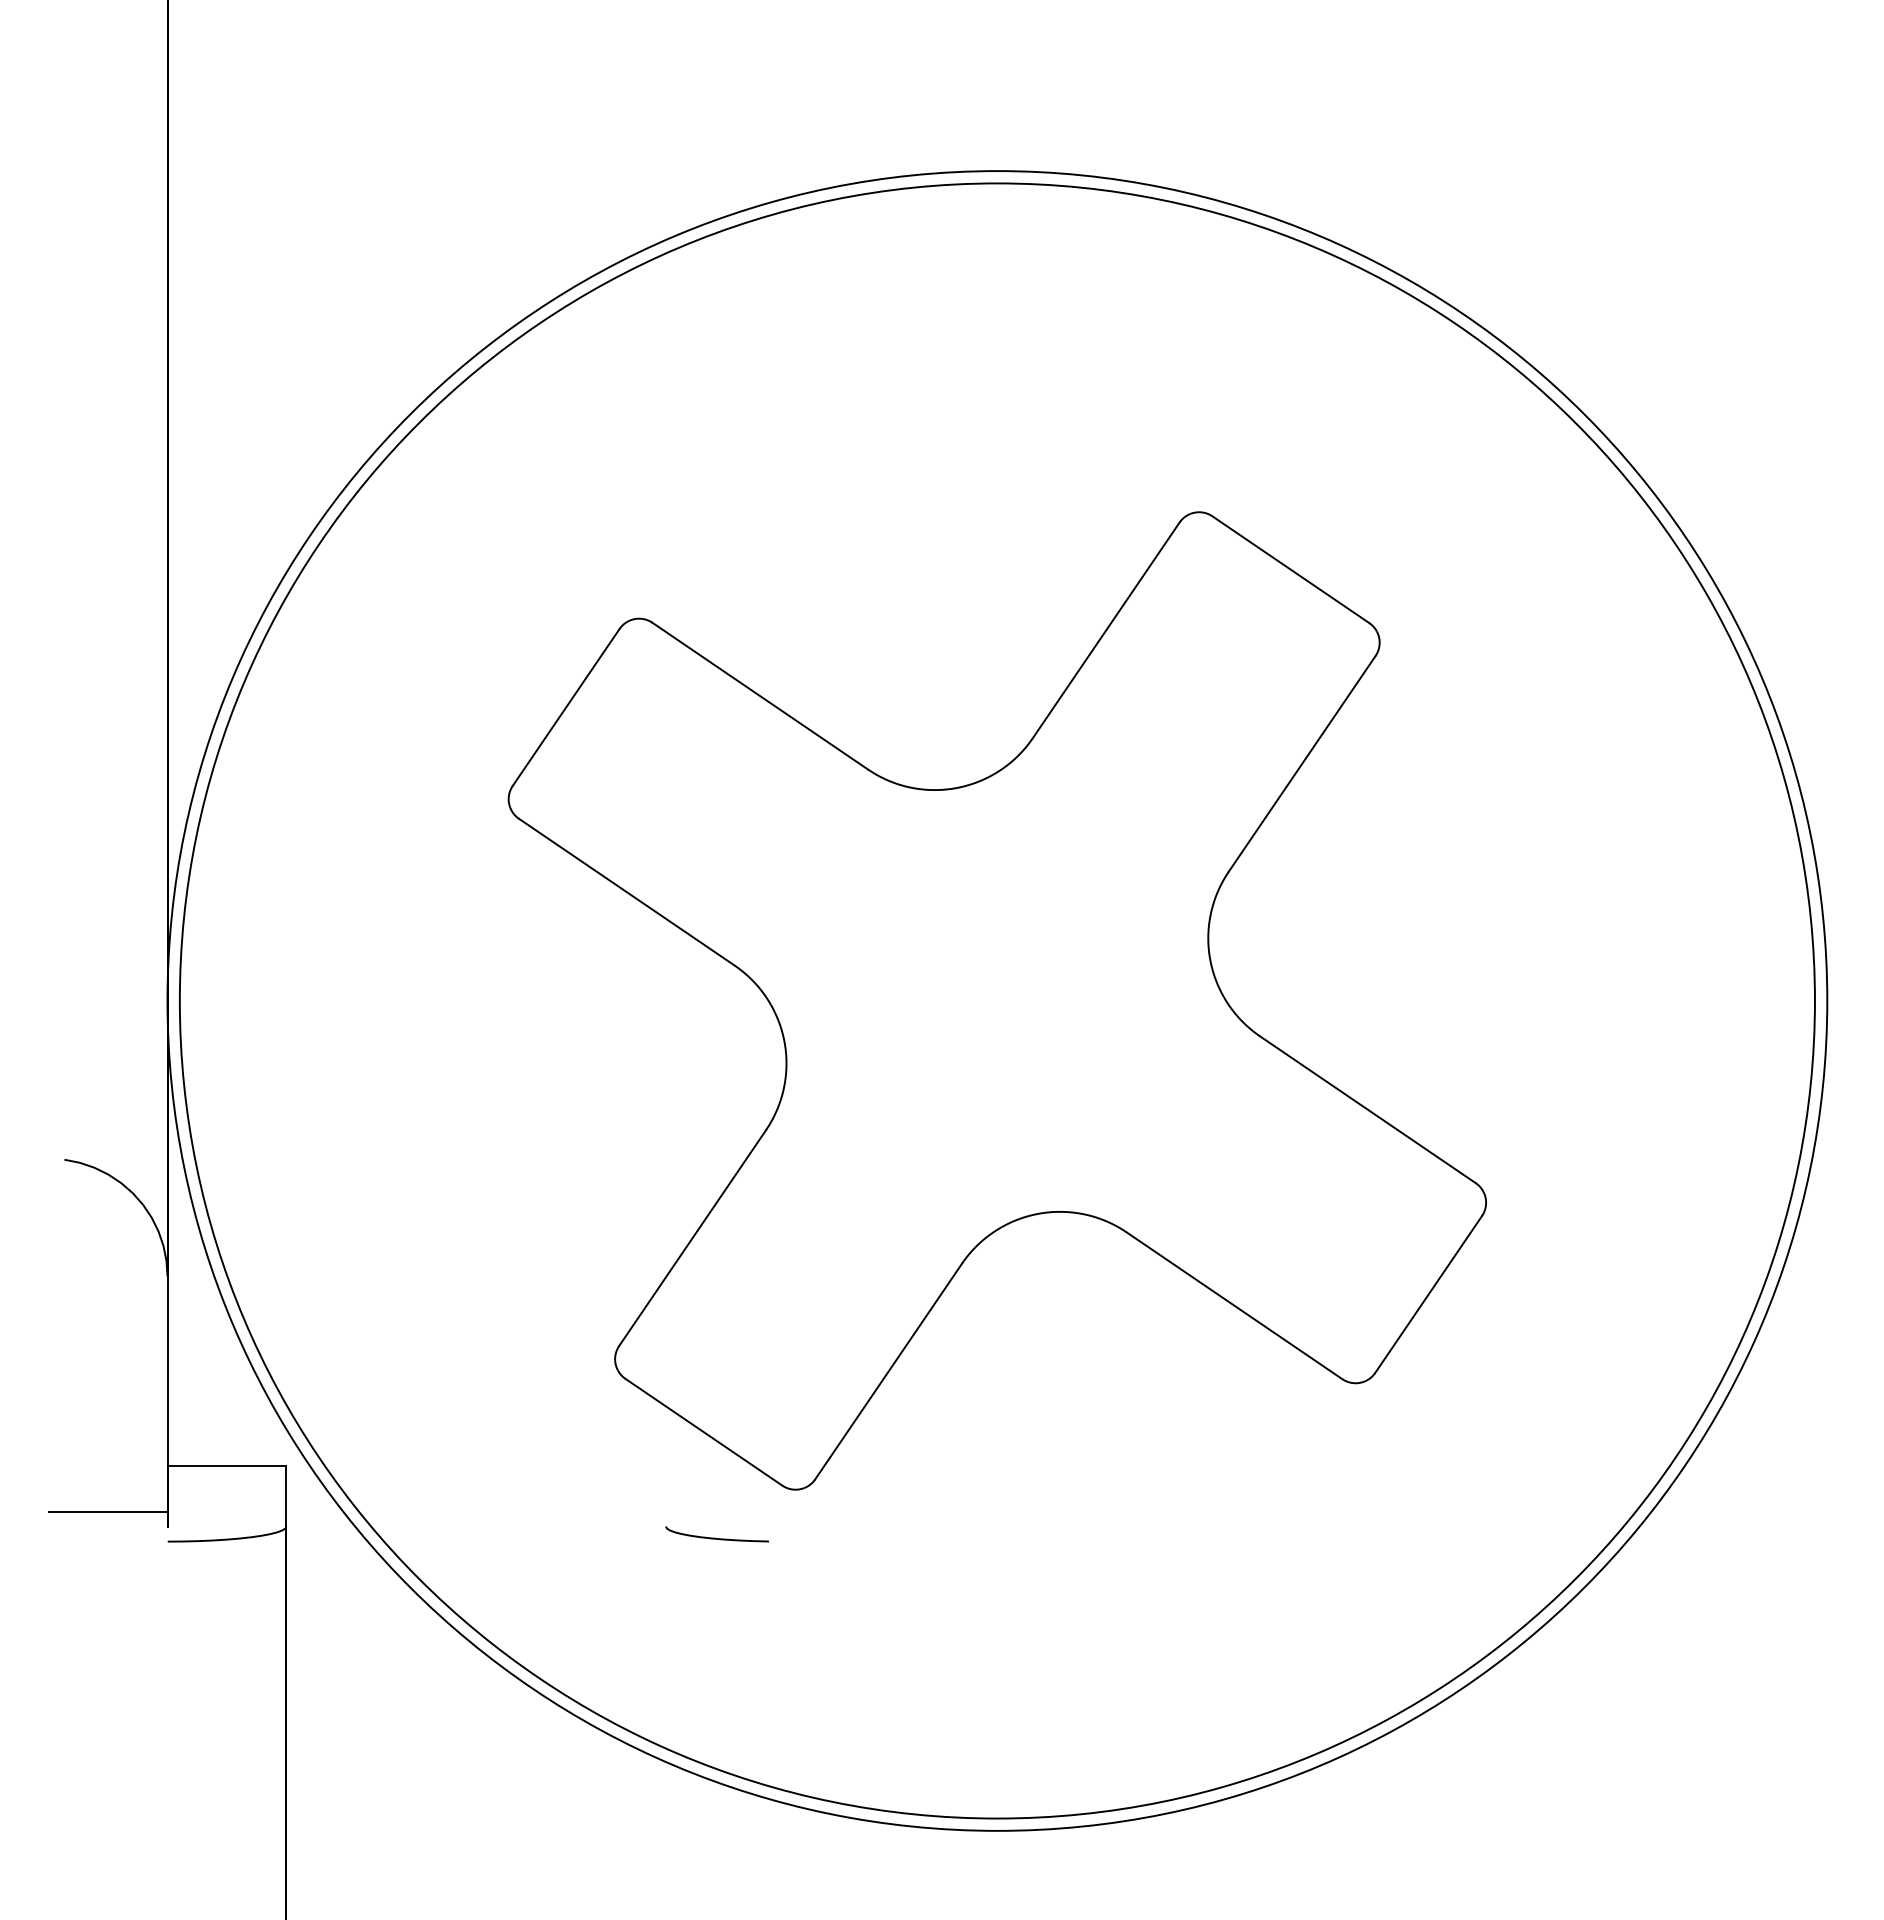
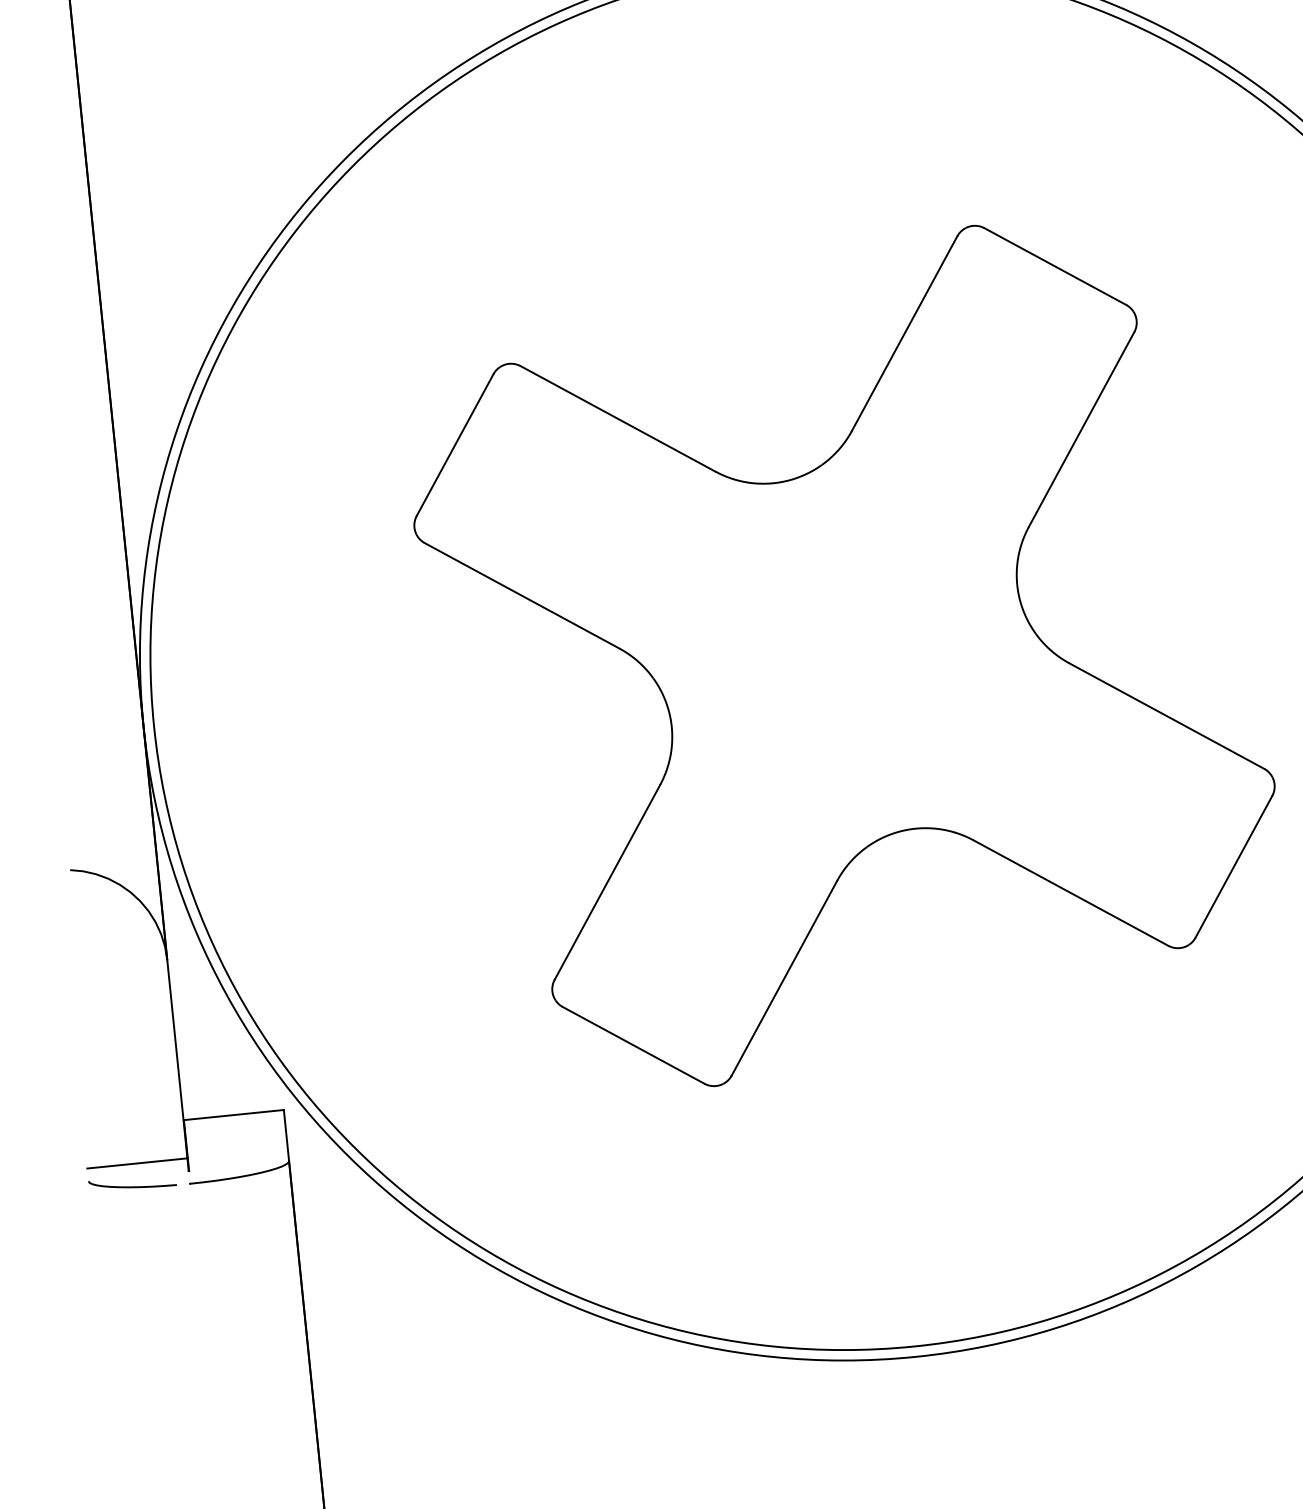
curve: (715, 1537) -> (131, 1186), moved

